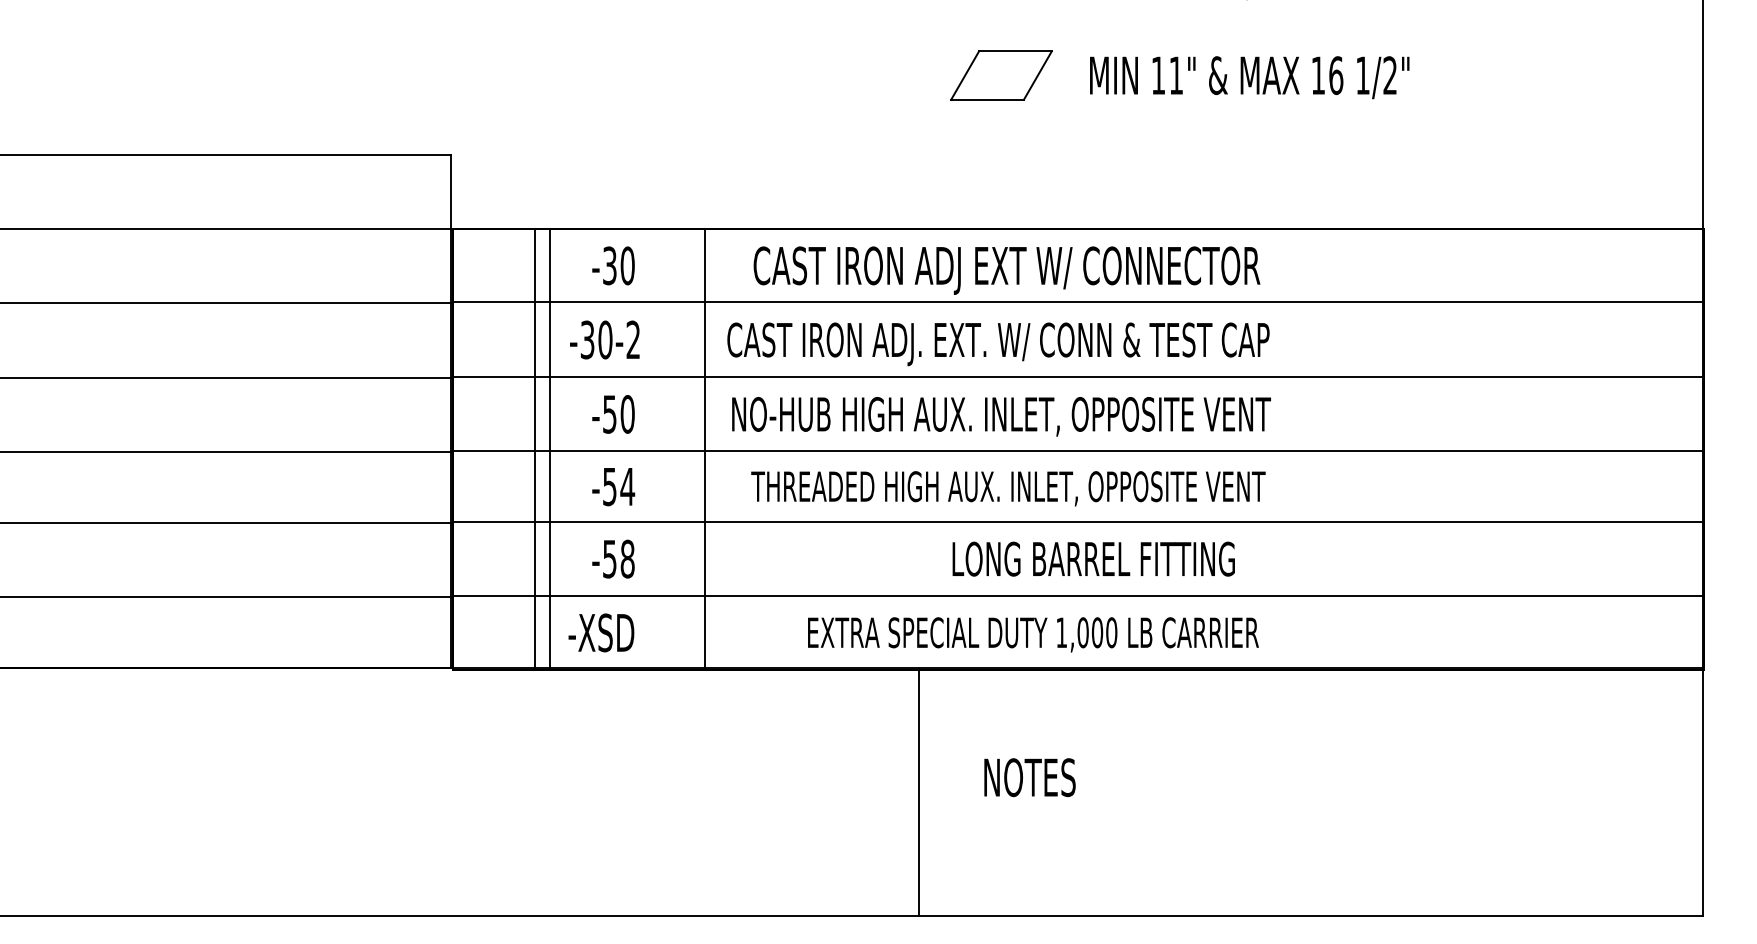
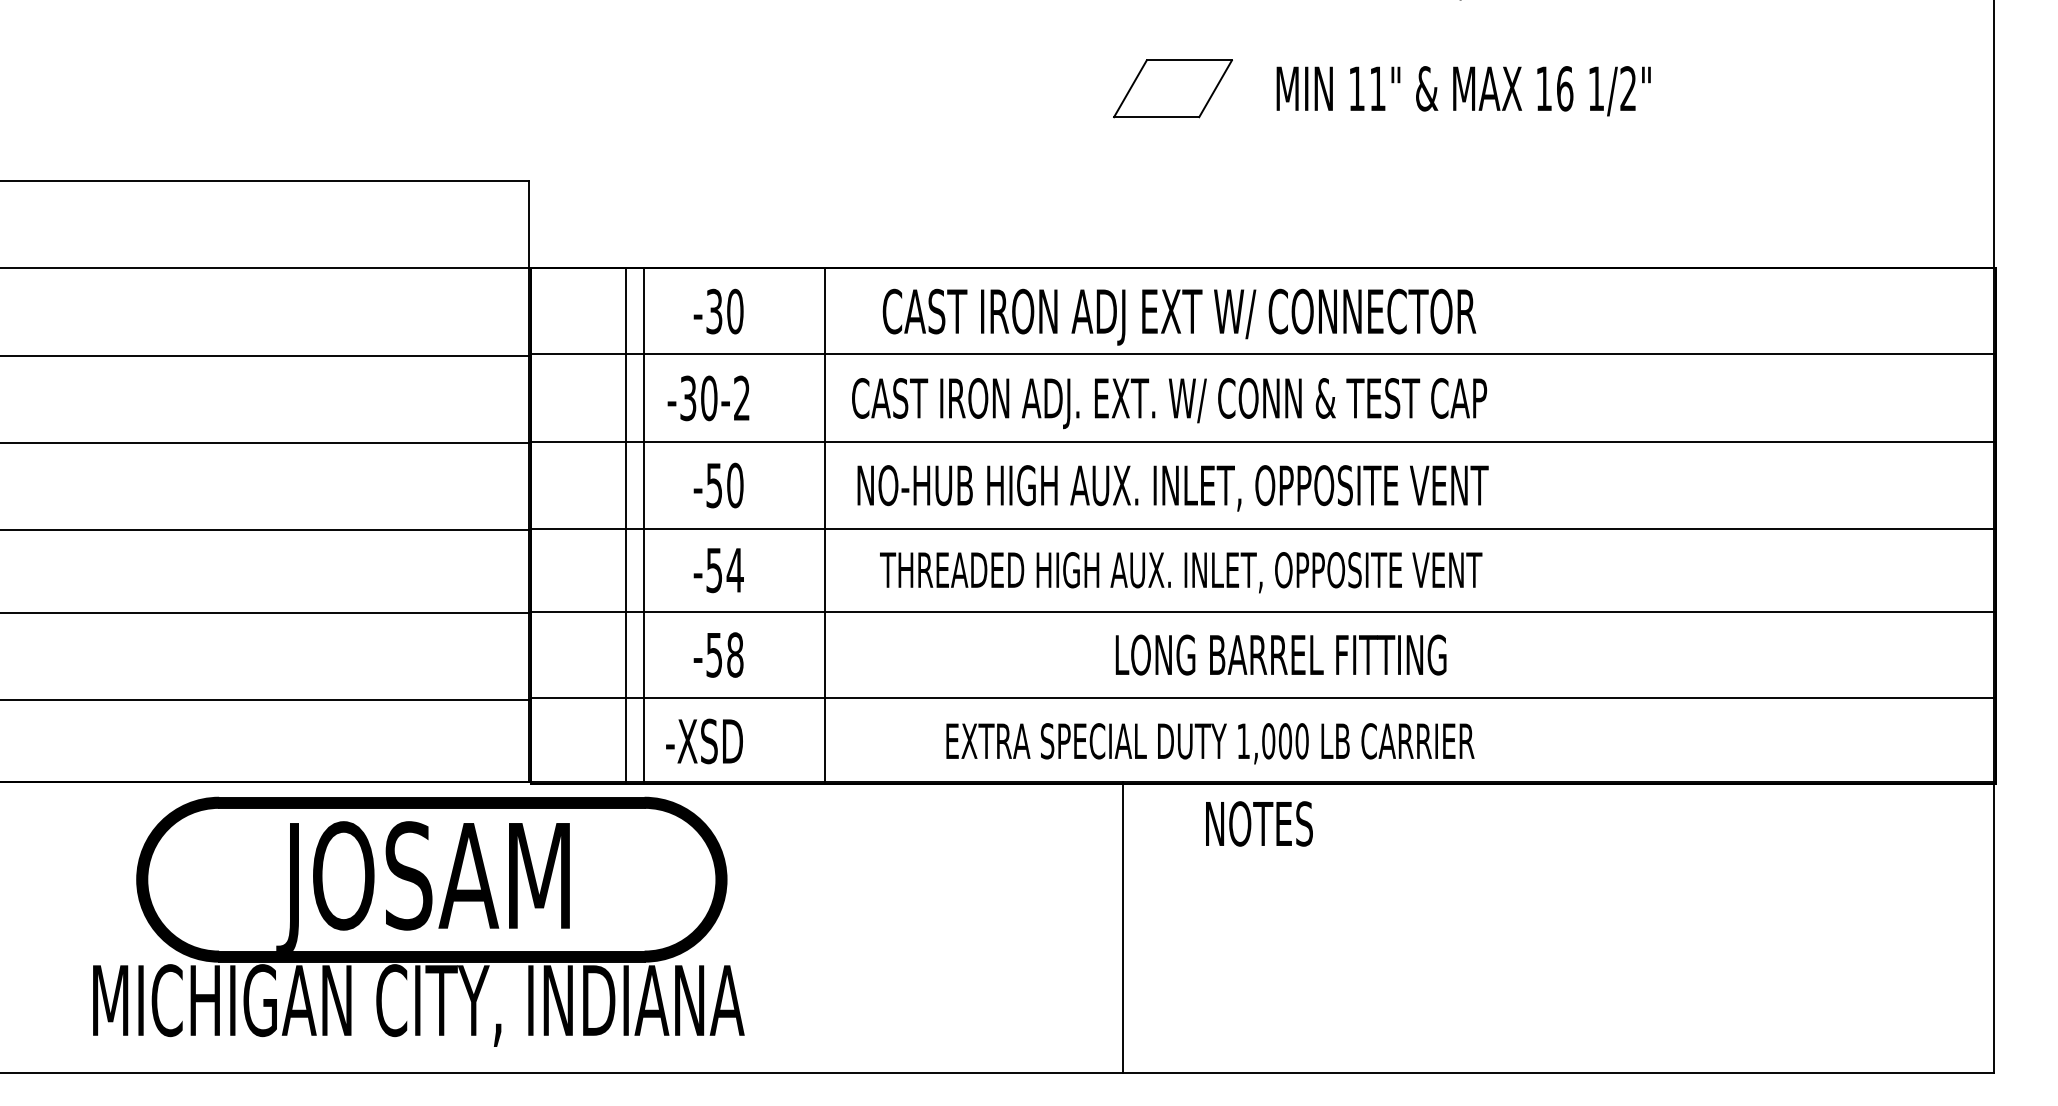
text: (1030, 777) -> (1259, 823), moved
part: (357, 786) -> (418, 921), added
line: (919, 791) -> (1122, 927), moved

